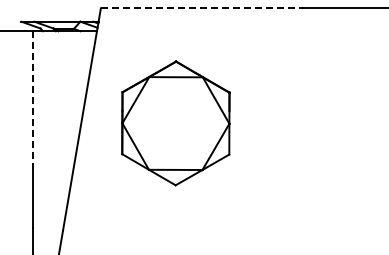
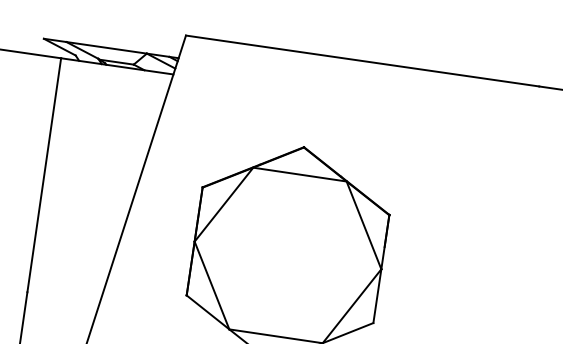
line: (202, 8) -> (363, 61), dashed -> solid
line: (32, 98) -> (43, 175), dashed -> solid

